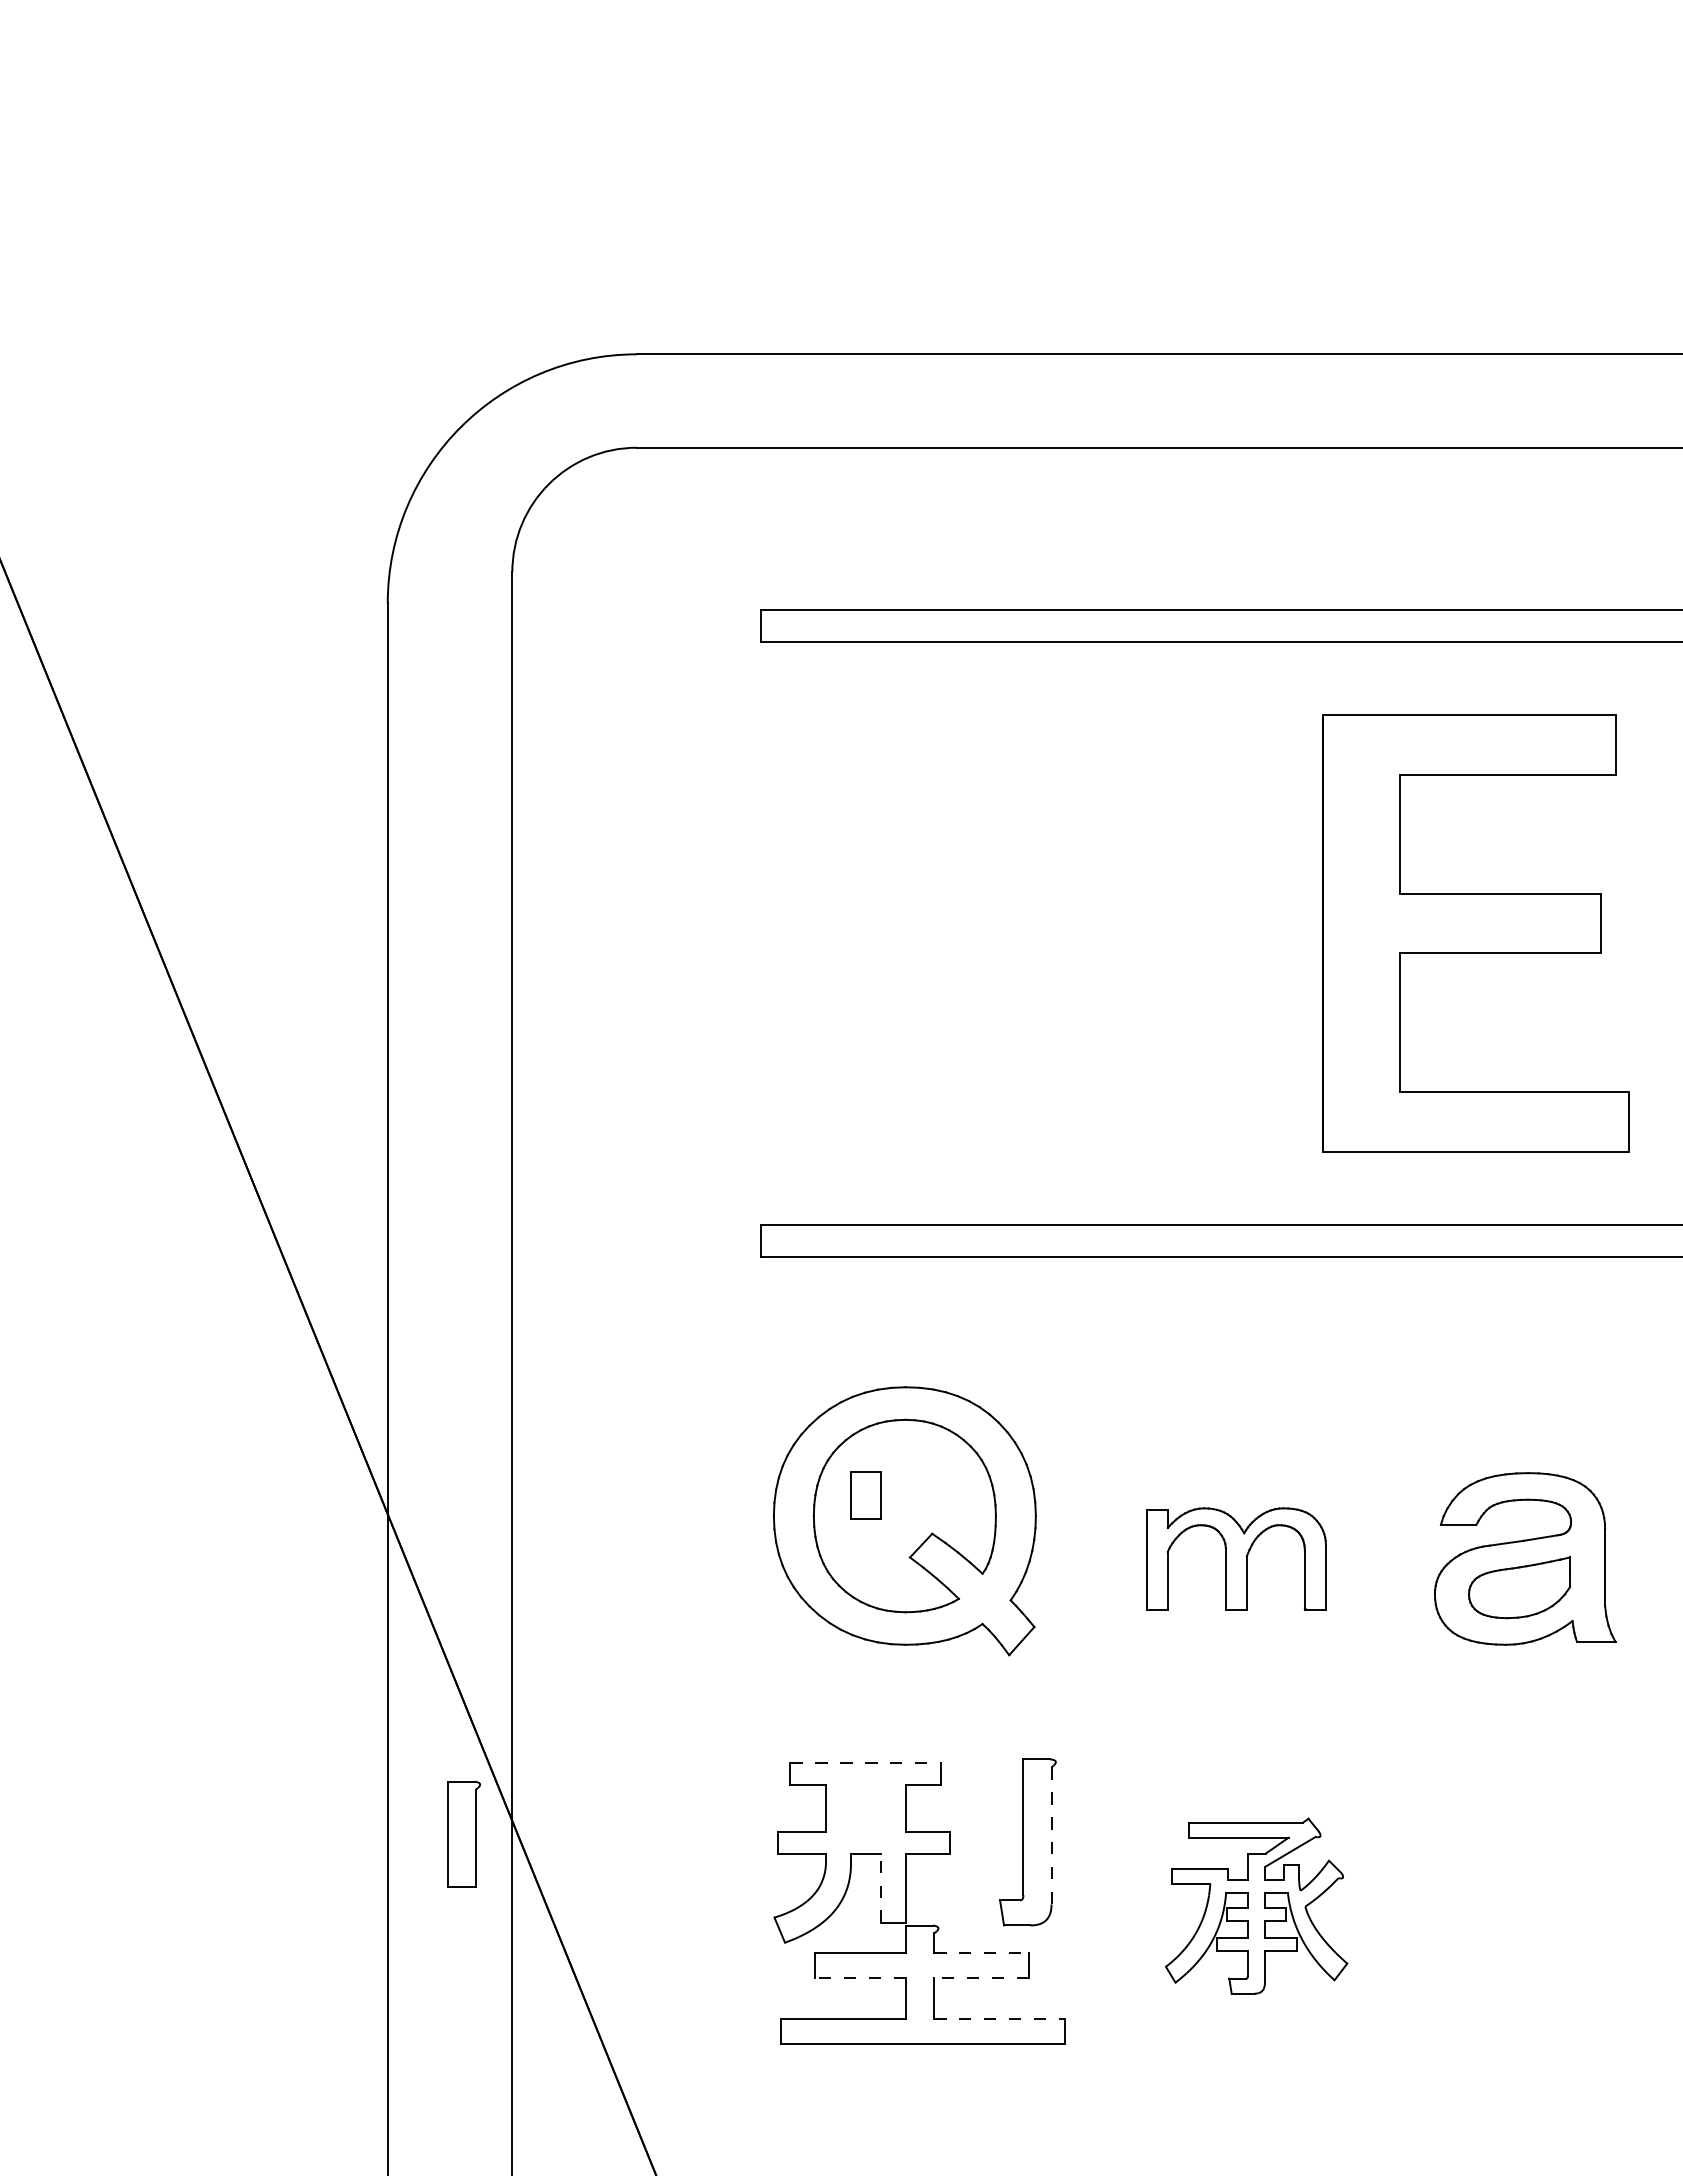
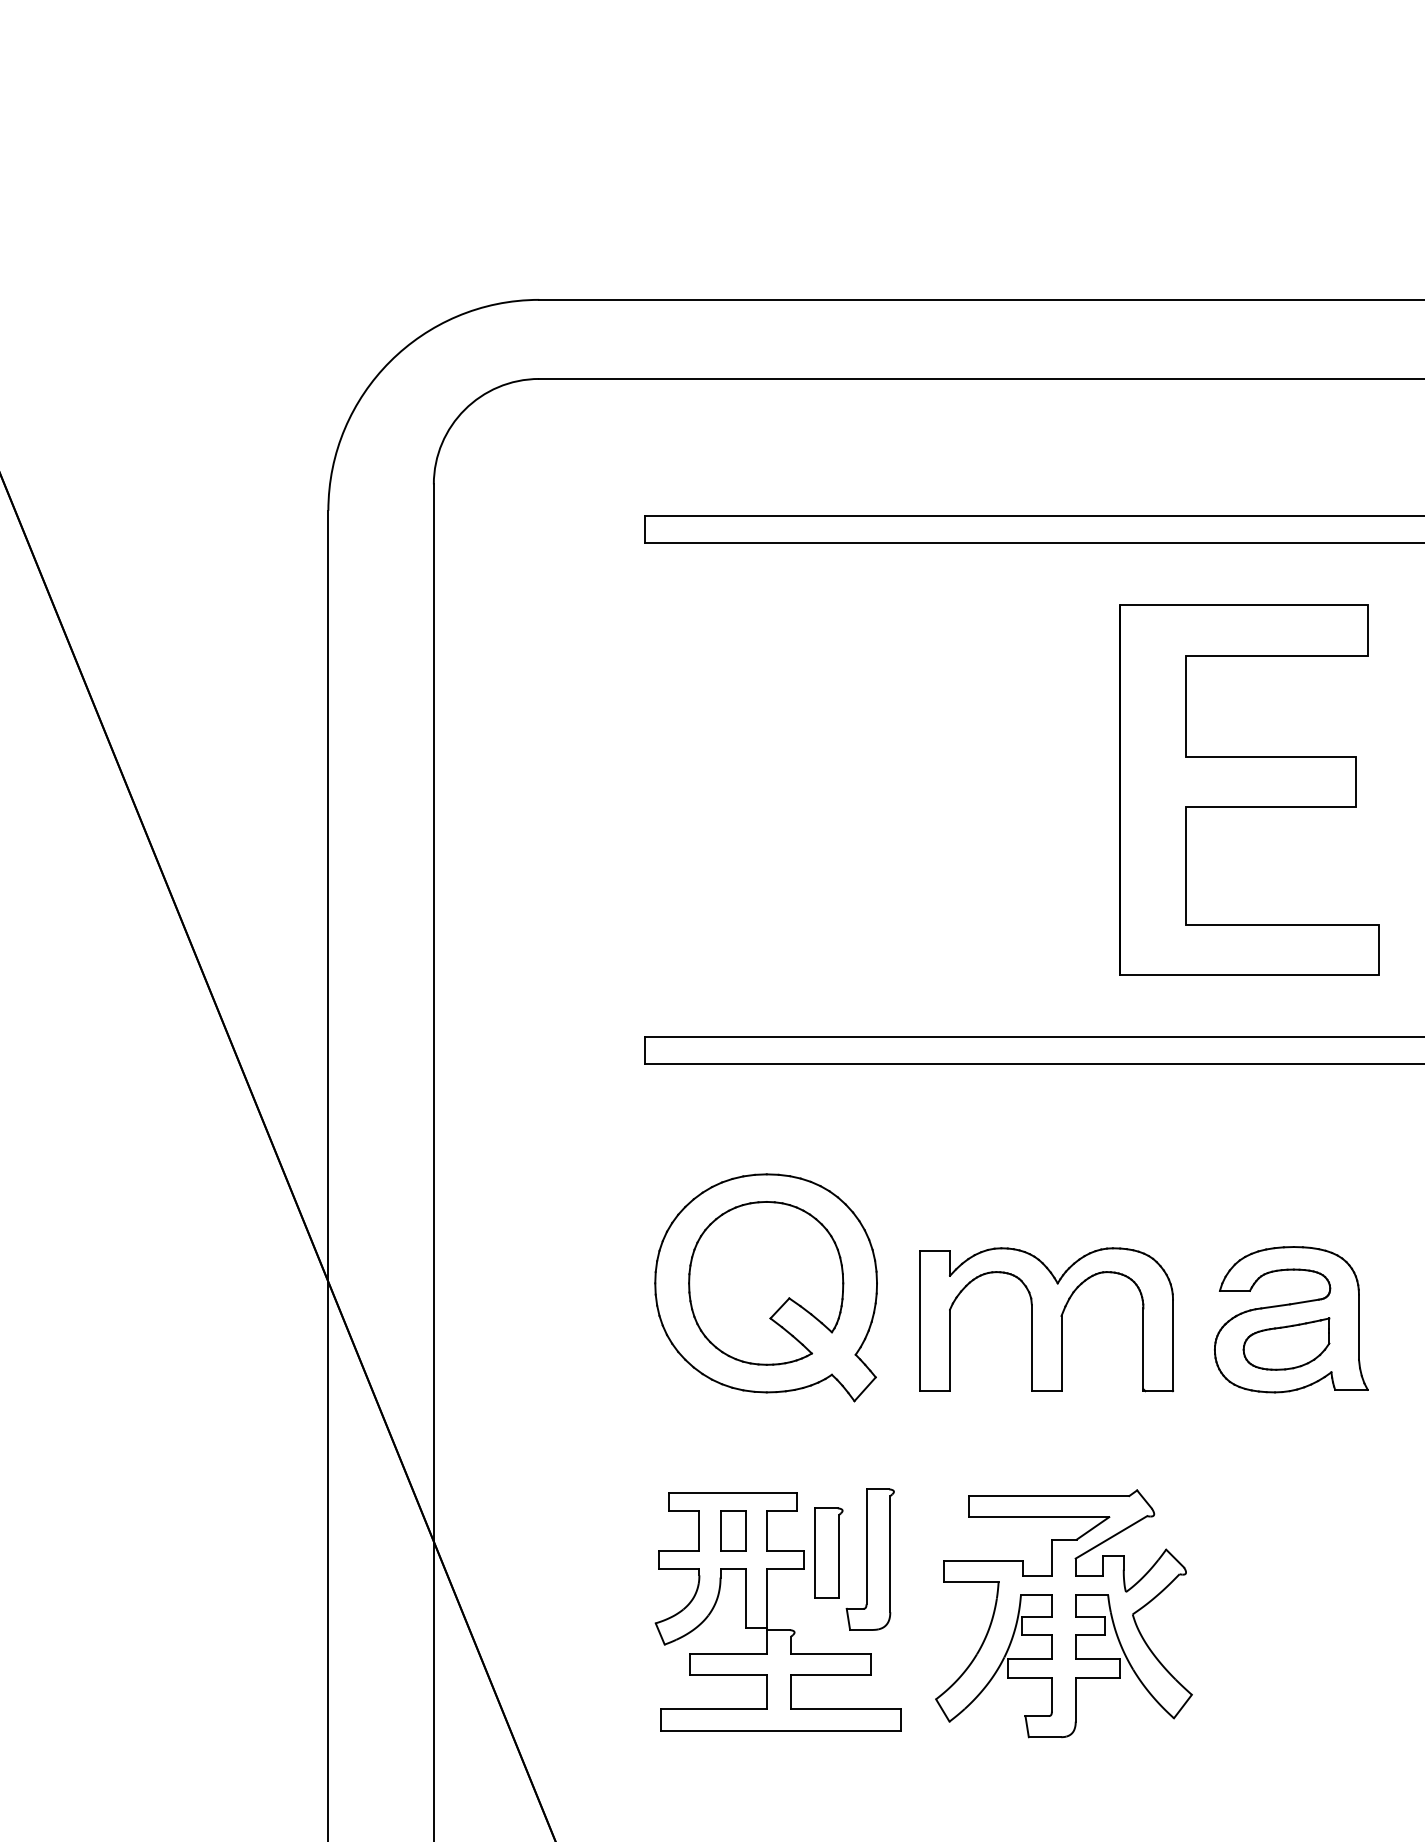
part: (865, 1495) -> (732, 1530), moved
part: (1236, 1558) -> (1046, 1319), size x1.67
line: (866, 1763) -> (733, 1492), dashed -> solid
part: (464, 1834) -> (829, 1552), moved
line: (1051, 1835) -> (890, 1553), dashed -> solid
line: (881, 1888) -> (746, 1598), dashed -> solid
part: (1256, 1905) -> (1063, 1613), size x1.67
line: (982, 1953) -> (831, 1653), dashed -> solid
line: (860, 1978) -> (728, 1674), dashed -> solid
line: (981, 1978) -> (831, 1674), dashed -> solid
line: (999, 2019) -> (846, 1709), dashed -> solid

